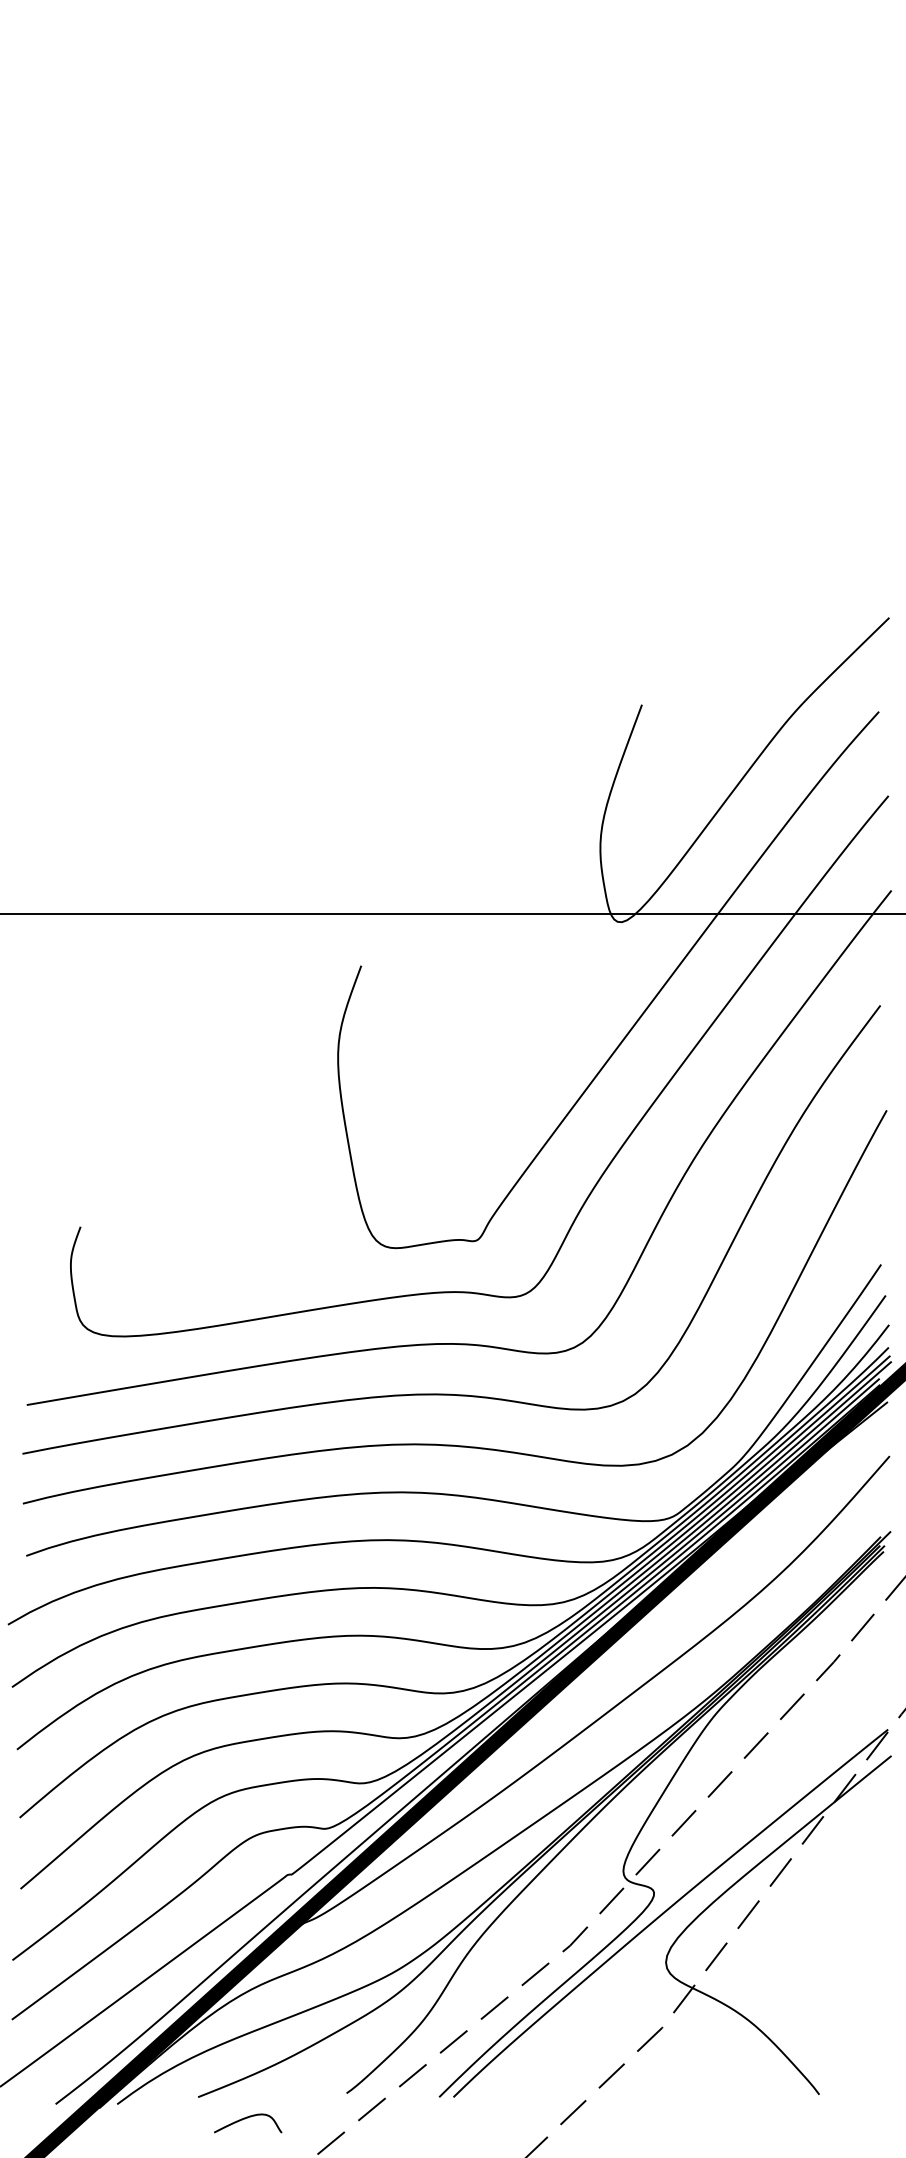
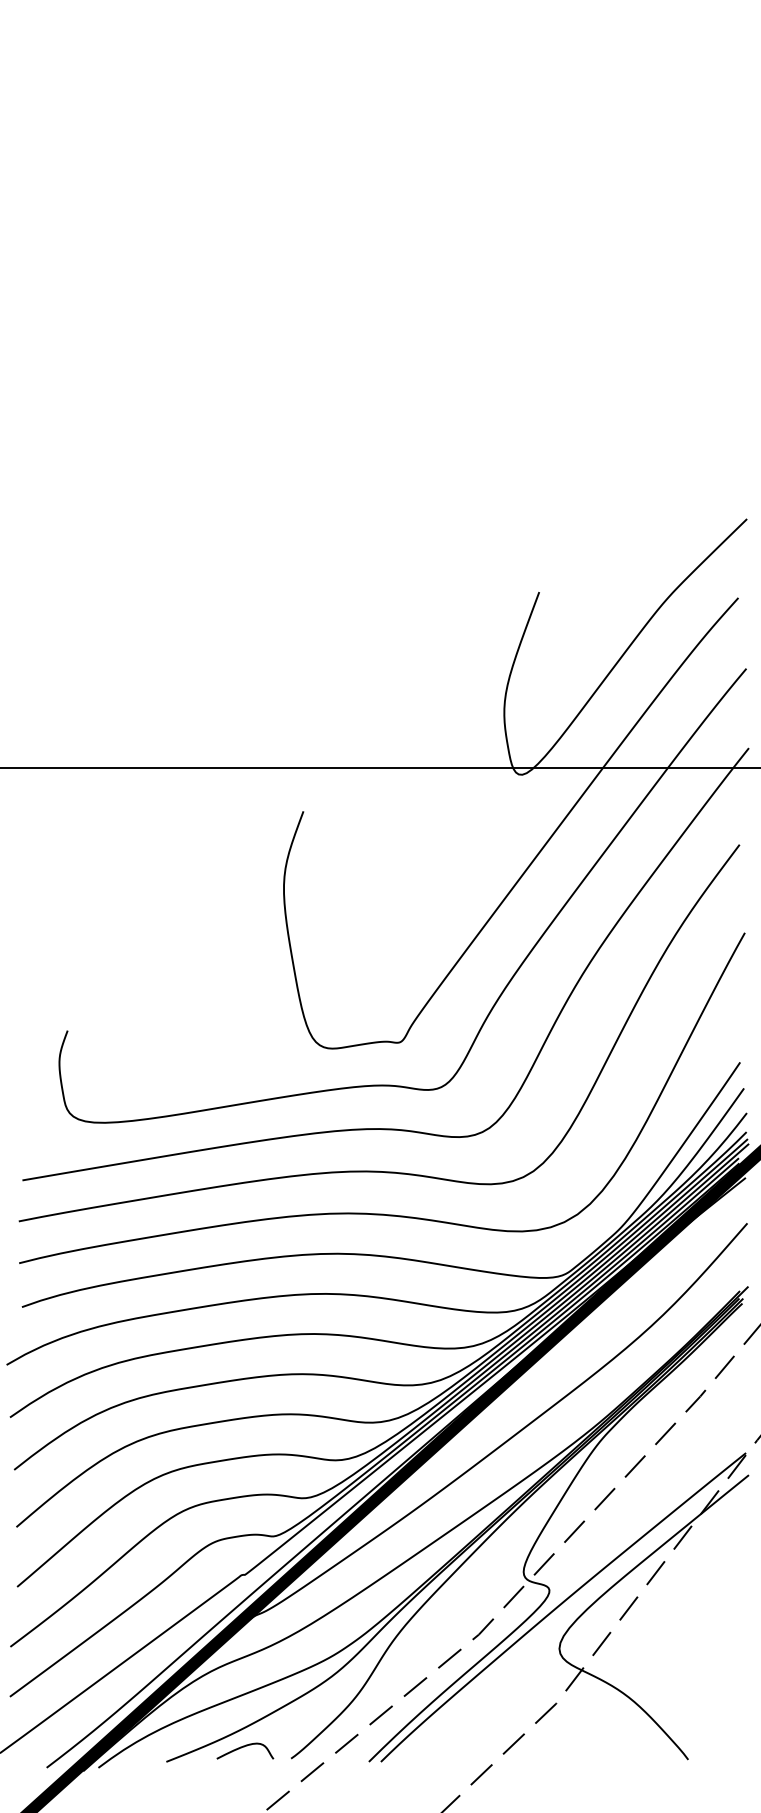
curve: (248, 2118) -> (245, 1747), moved

